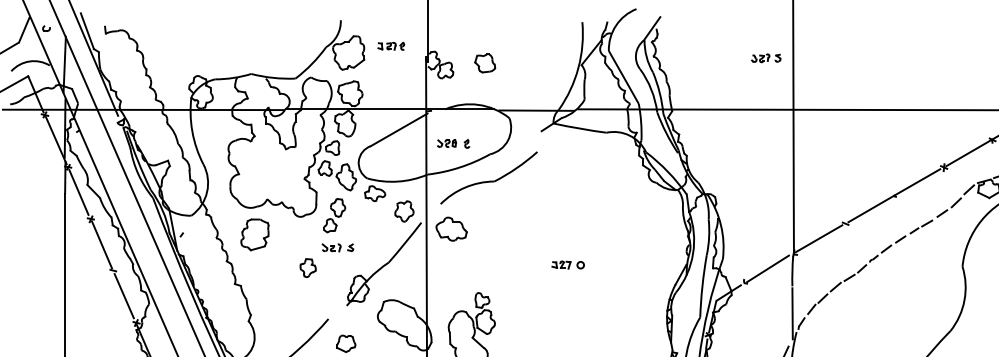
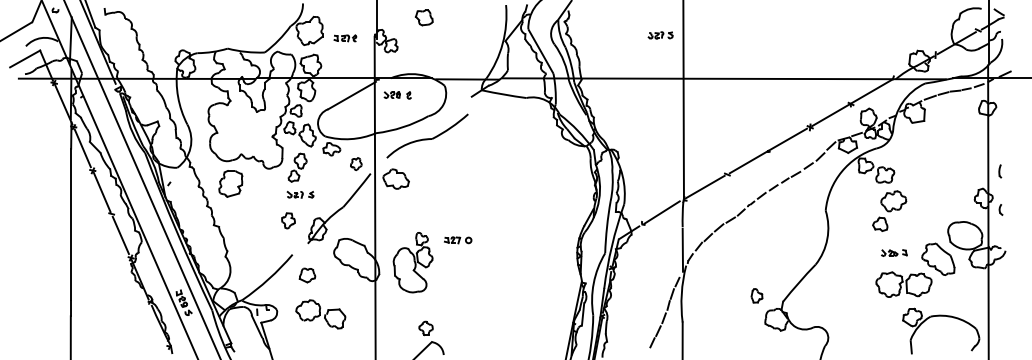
part: (391, 46) -> (345, 38), moved
part: (484, 63) -> (423, 17), moved
part: (453, 143) -> (397, 95), moved
part: (403, 210) -> (355, 163), size x0.7
part: (568, 265) -> (458, 240), moved
part: (308, 267) -> (288, 220), moved

